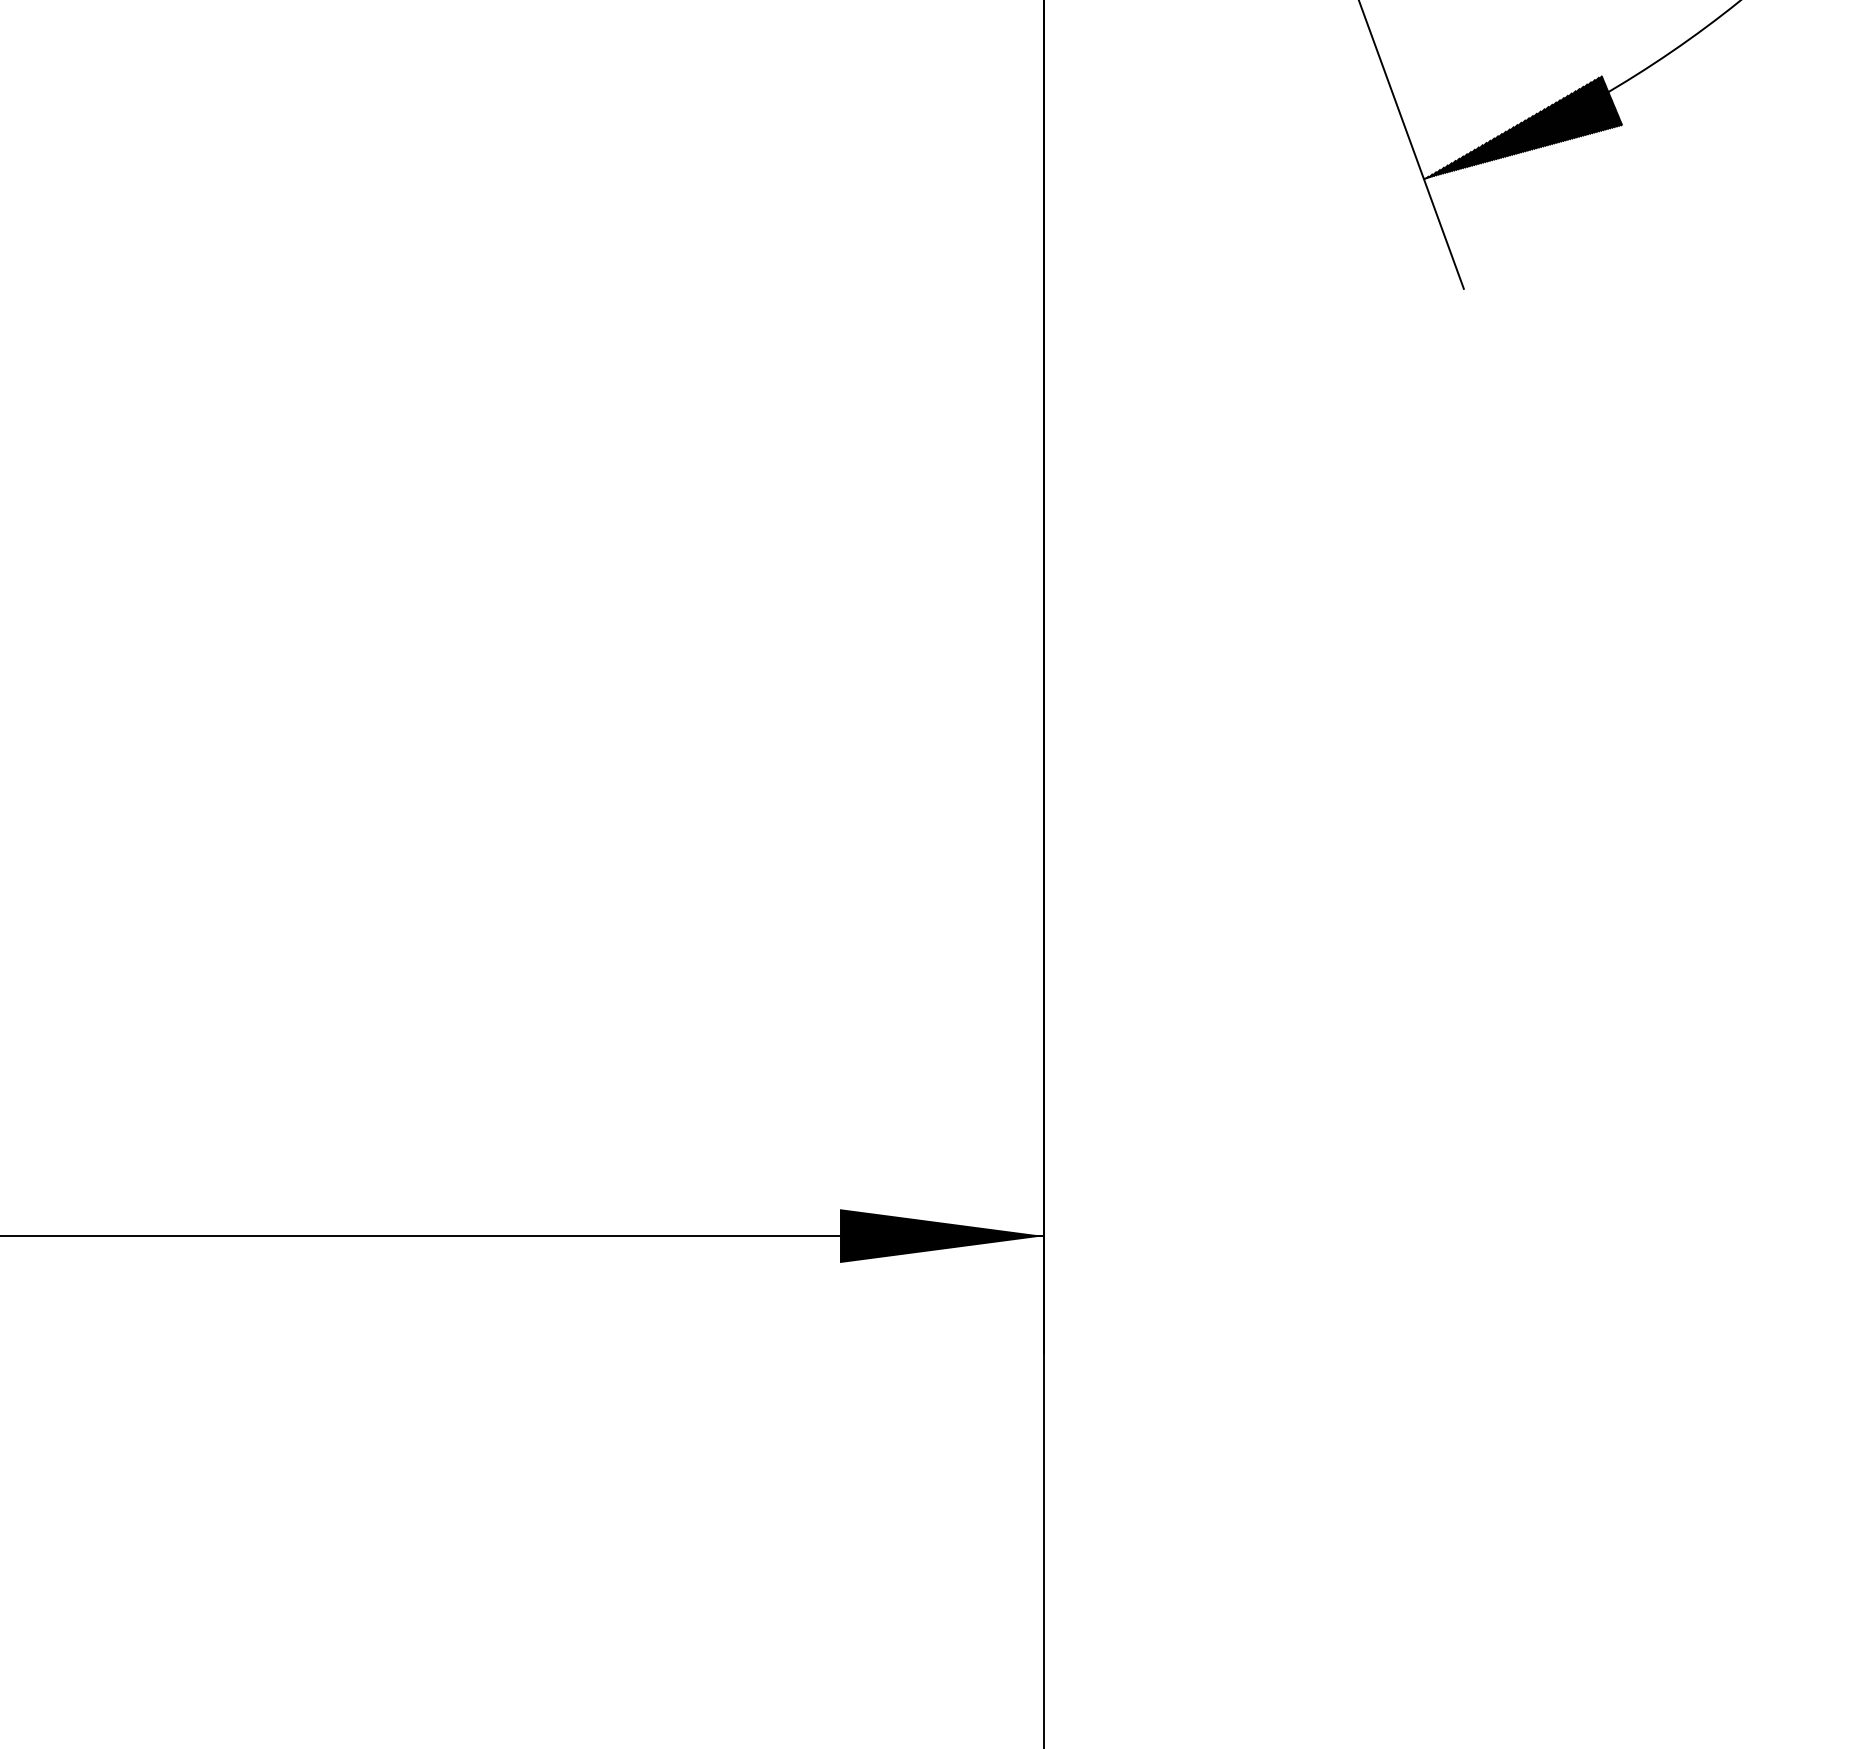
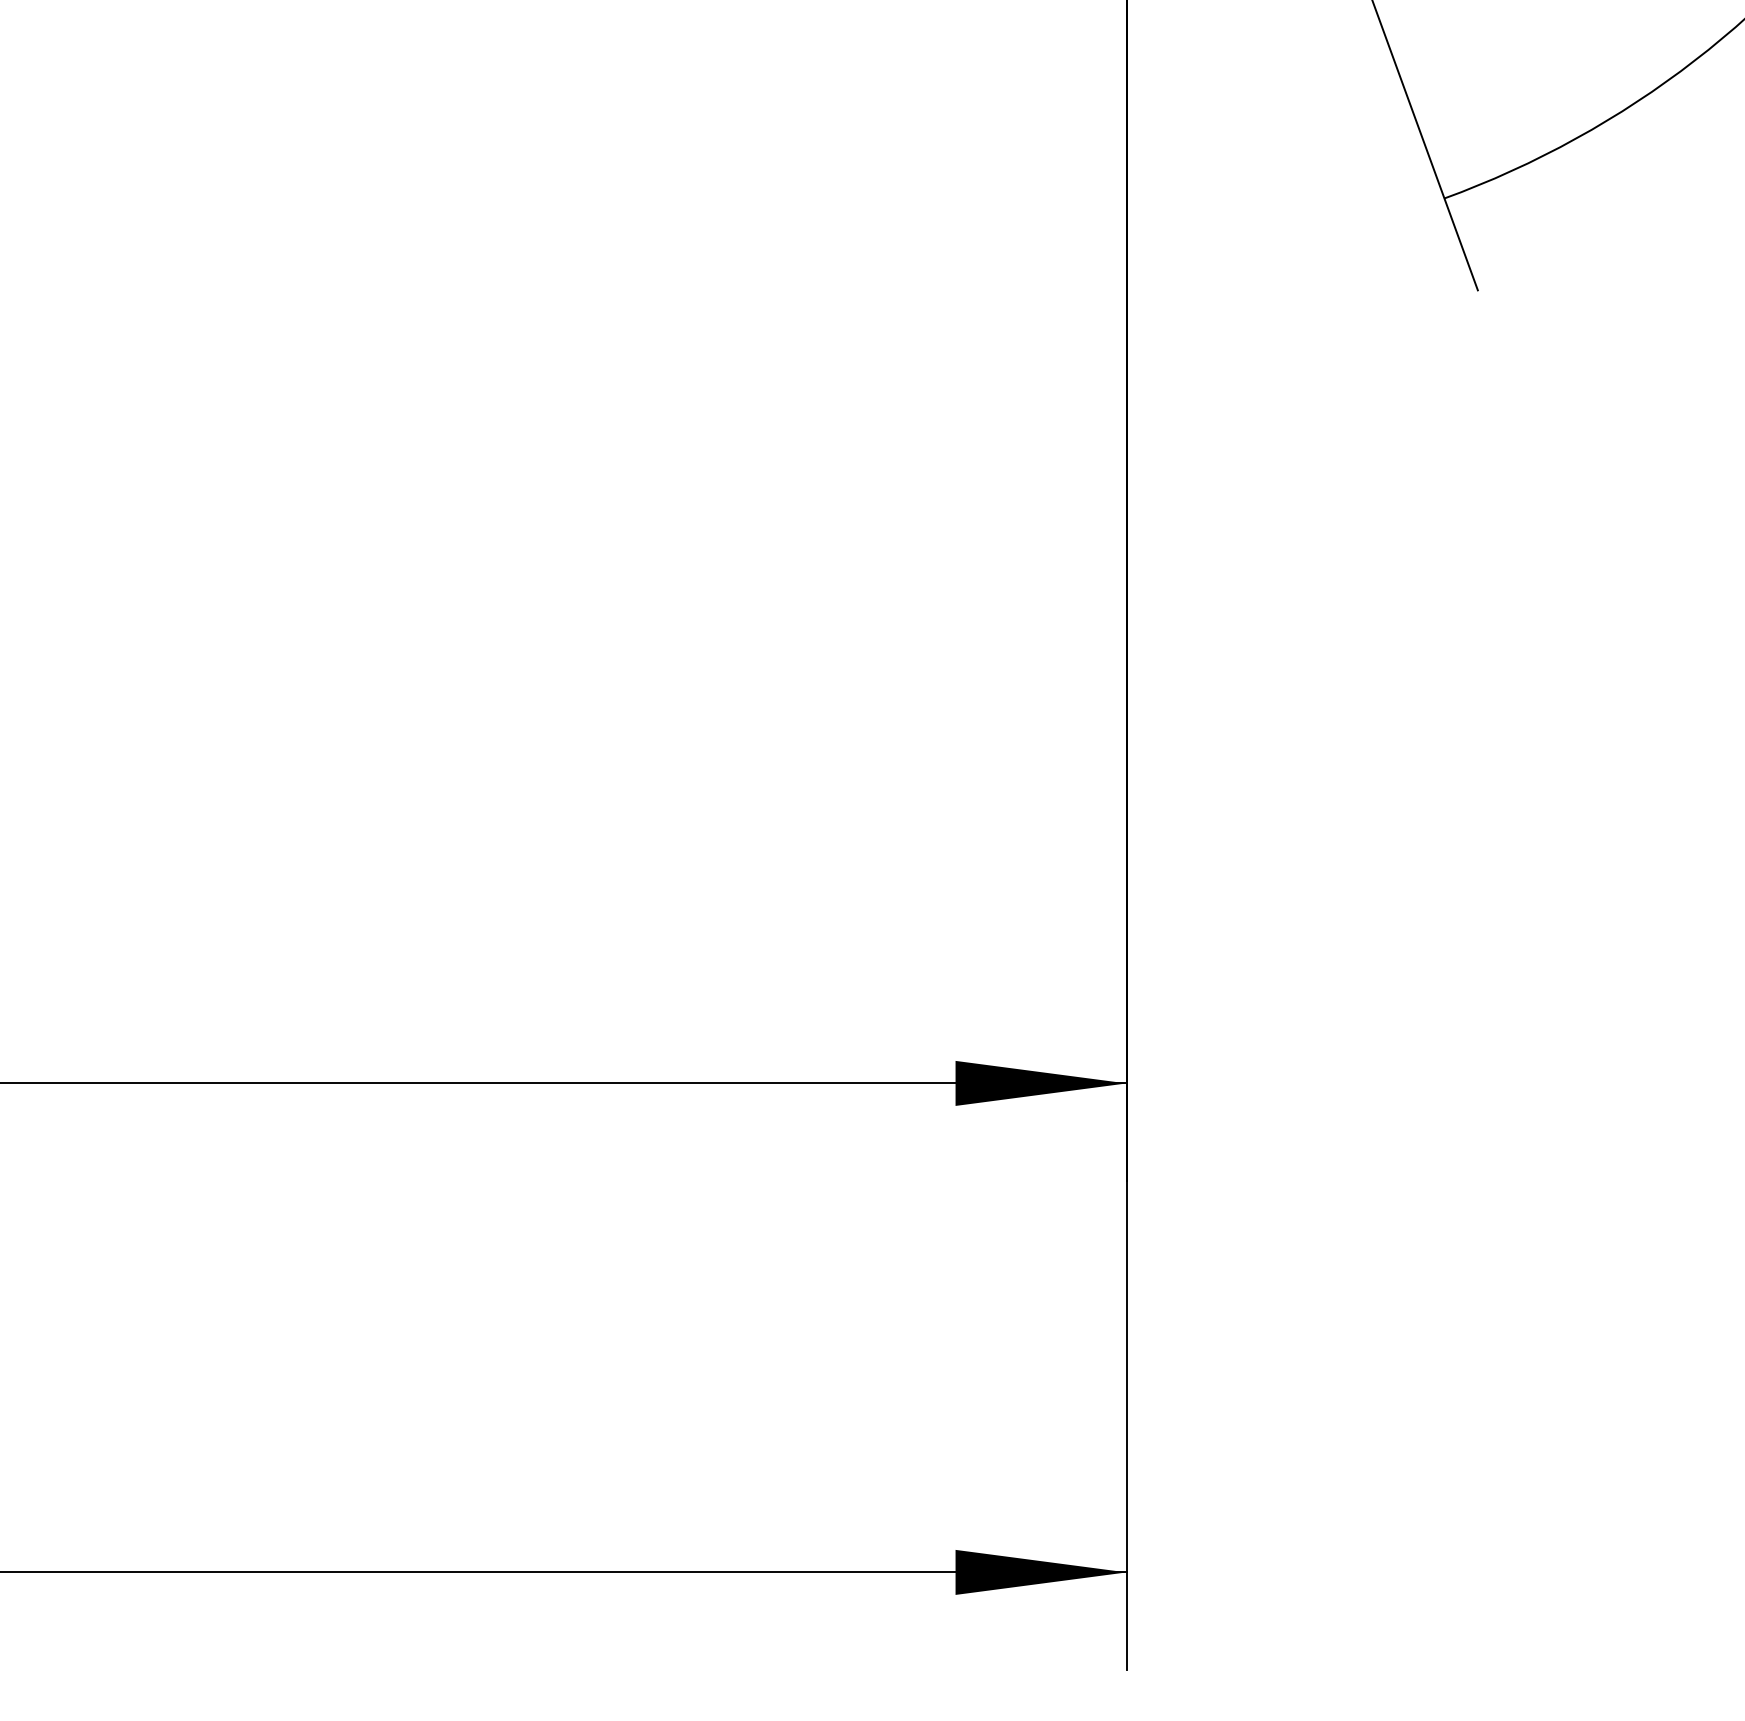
hatch: (1524, 127) -> (1528, 155), removed

